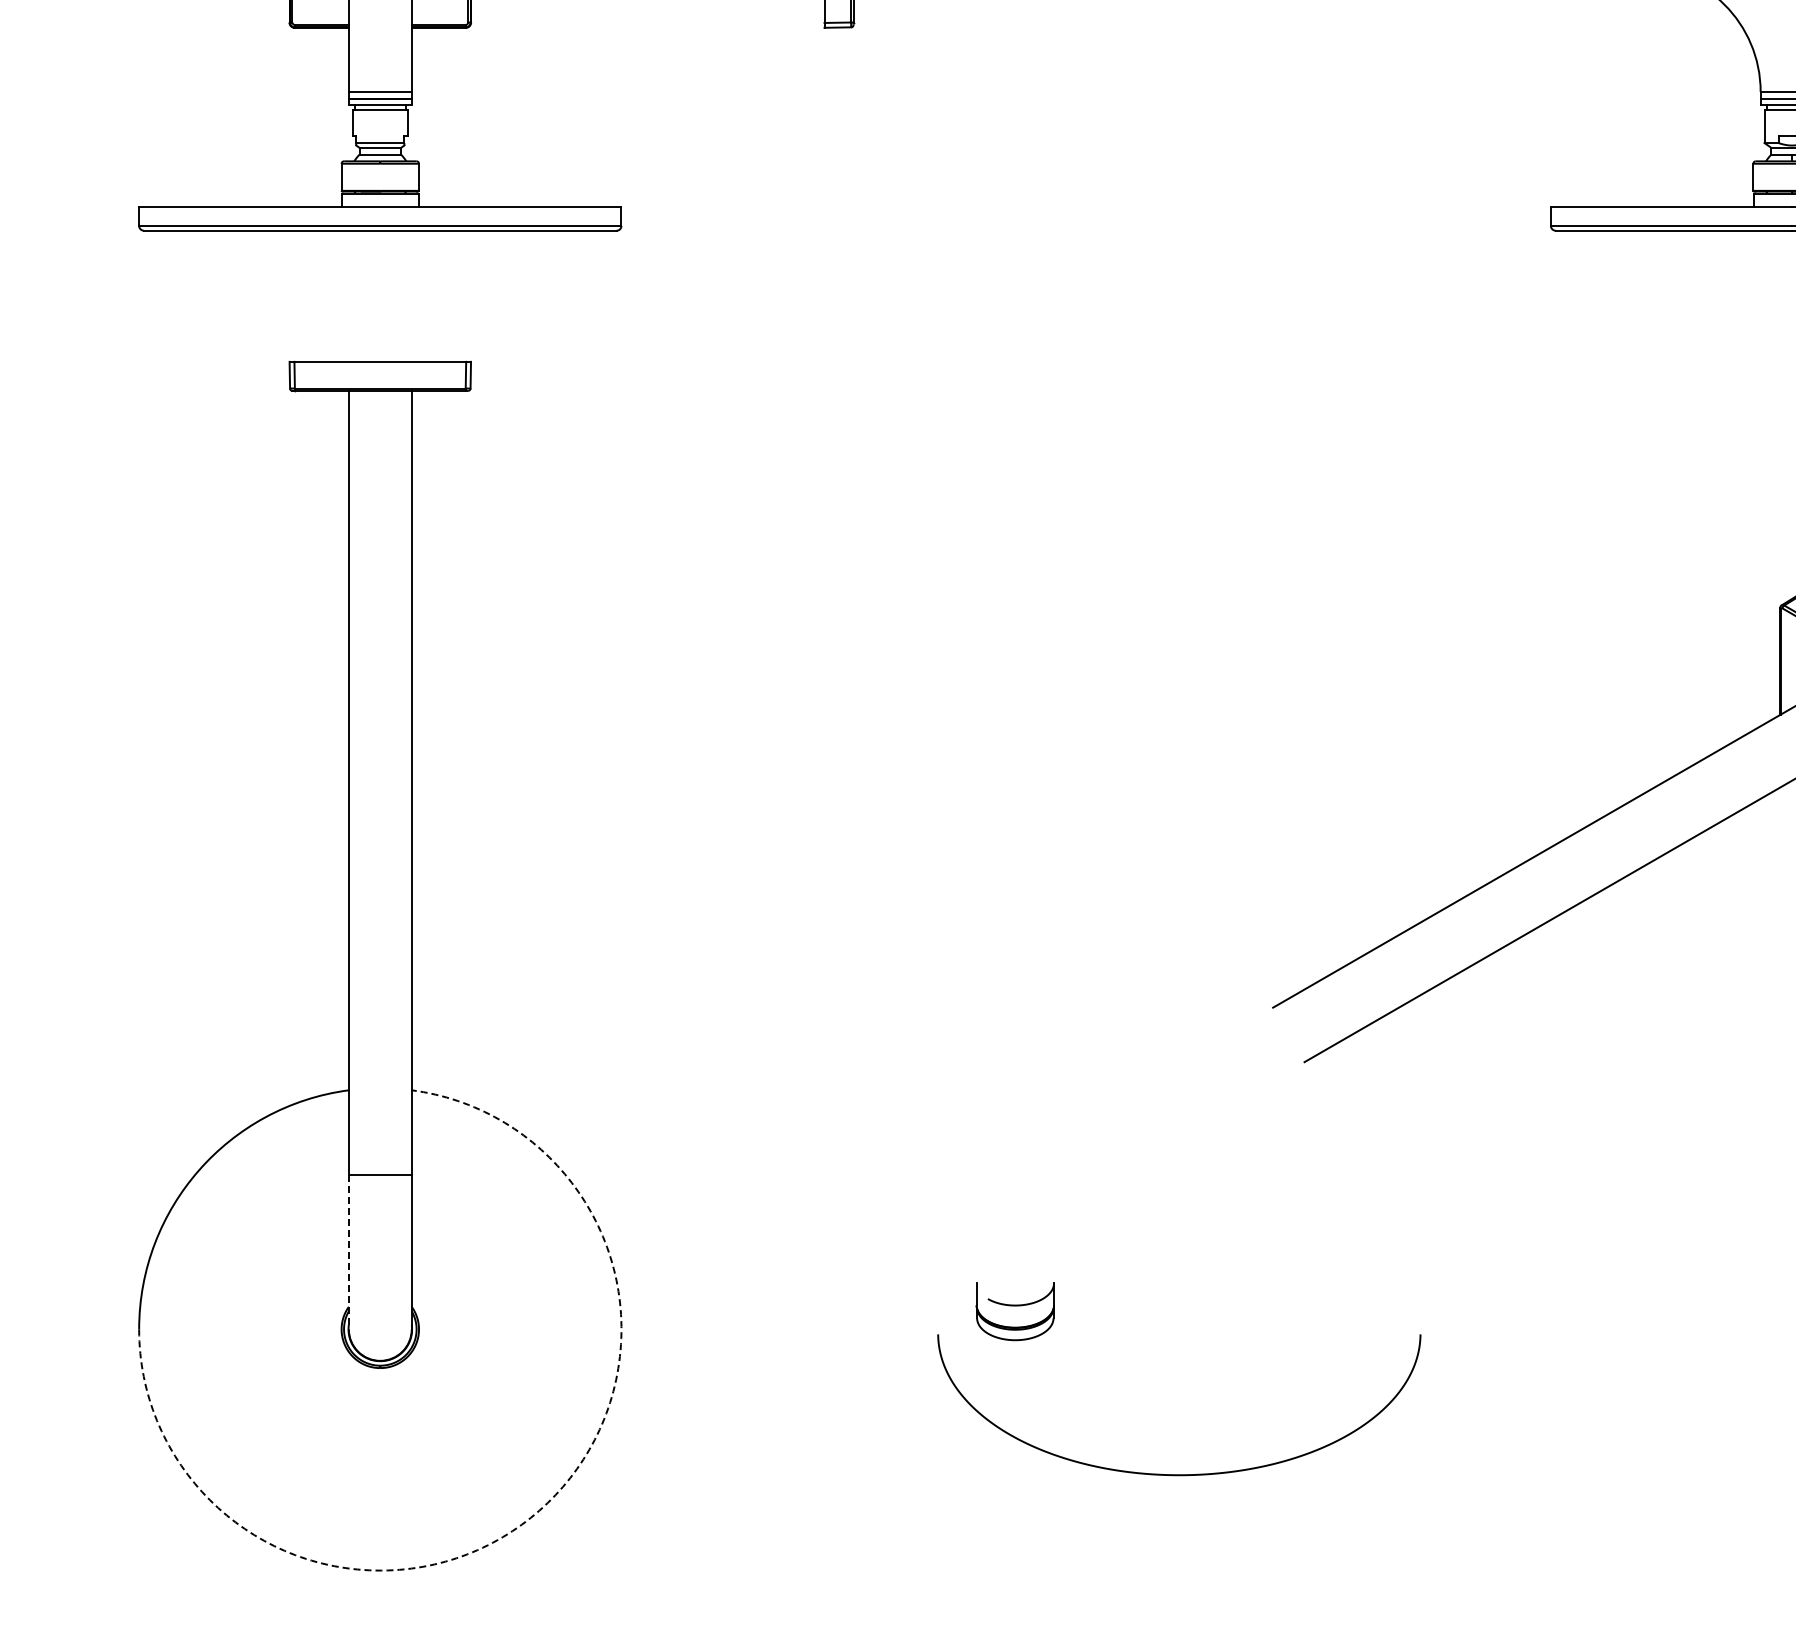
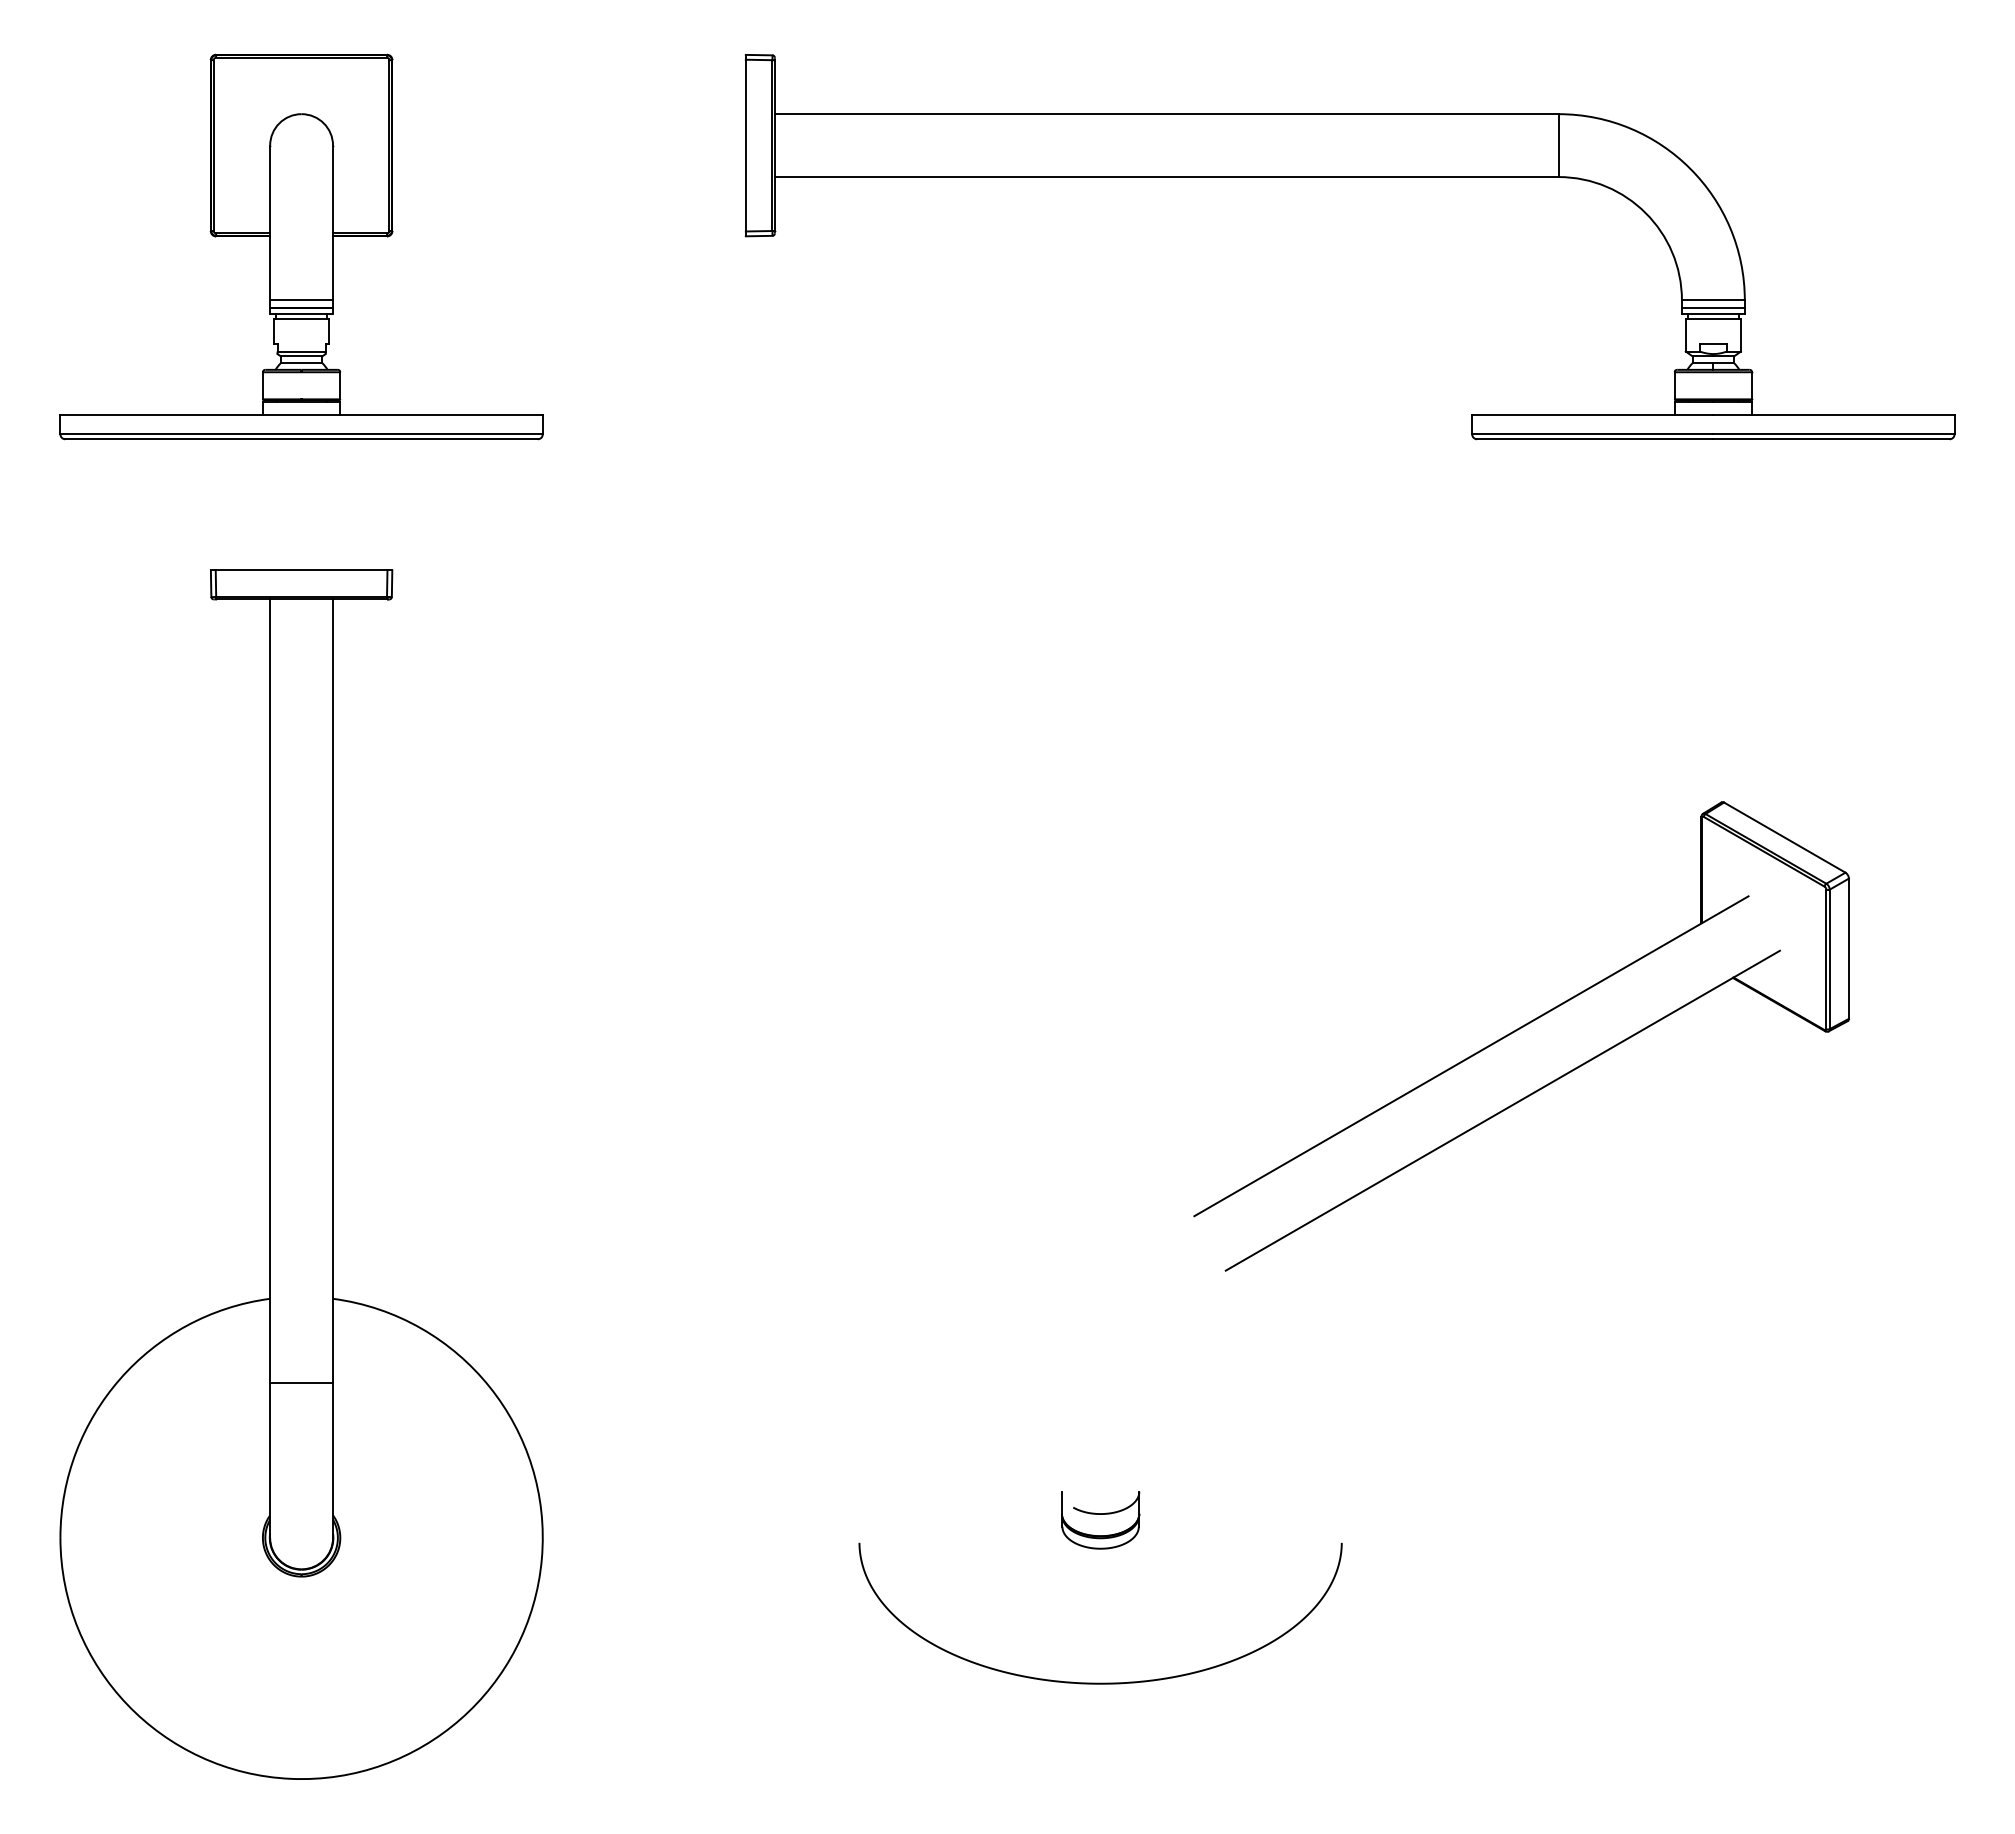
line: (349, 1252) -> (270, 1461), dashed -> solid
part: (1015, 1311) -> (1100, 1520), moved
arc: (539, 1510) -> (460, 1719), dashed -> solid

